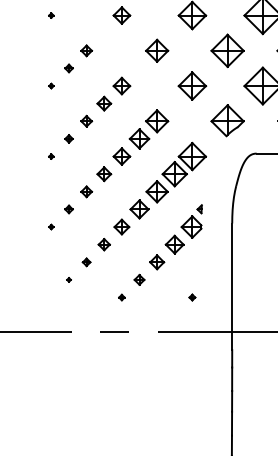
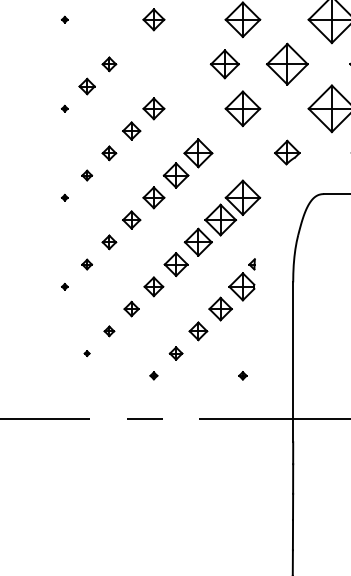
part: (157, 50) -> (225, 63), moved
part: (68, 68) -> (86, 86), size x1.6
part: (227, 120) -> (287, 152), size x0.6

